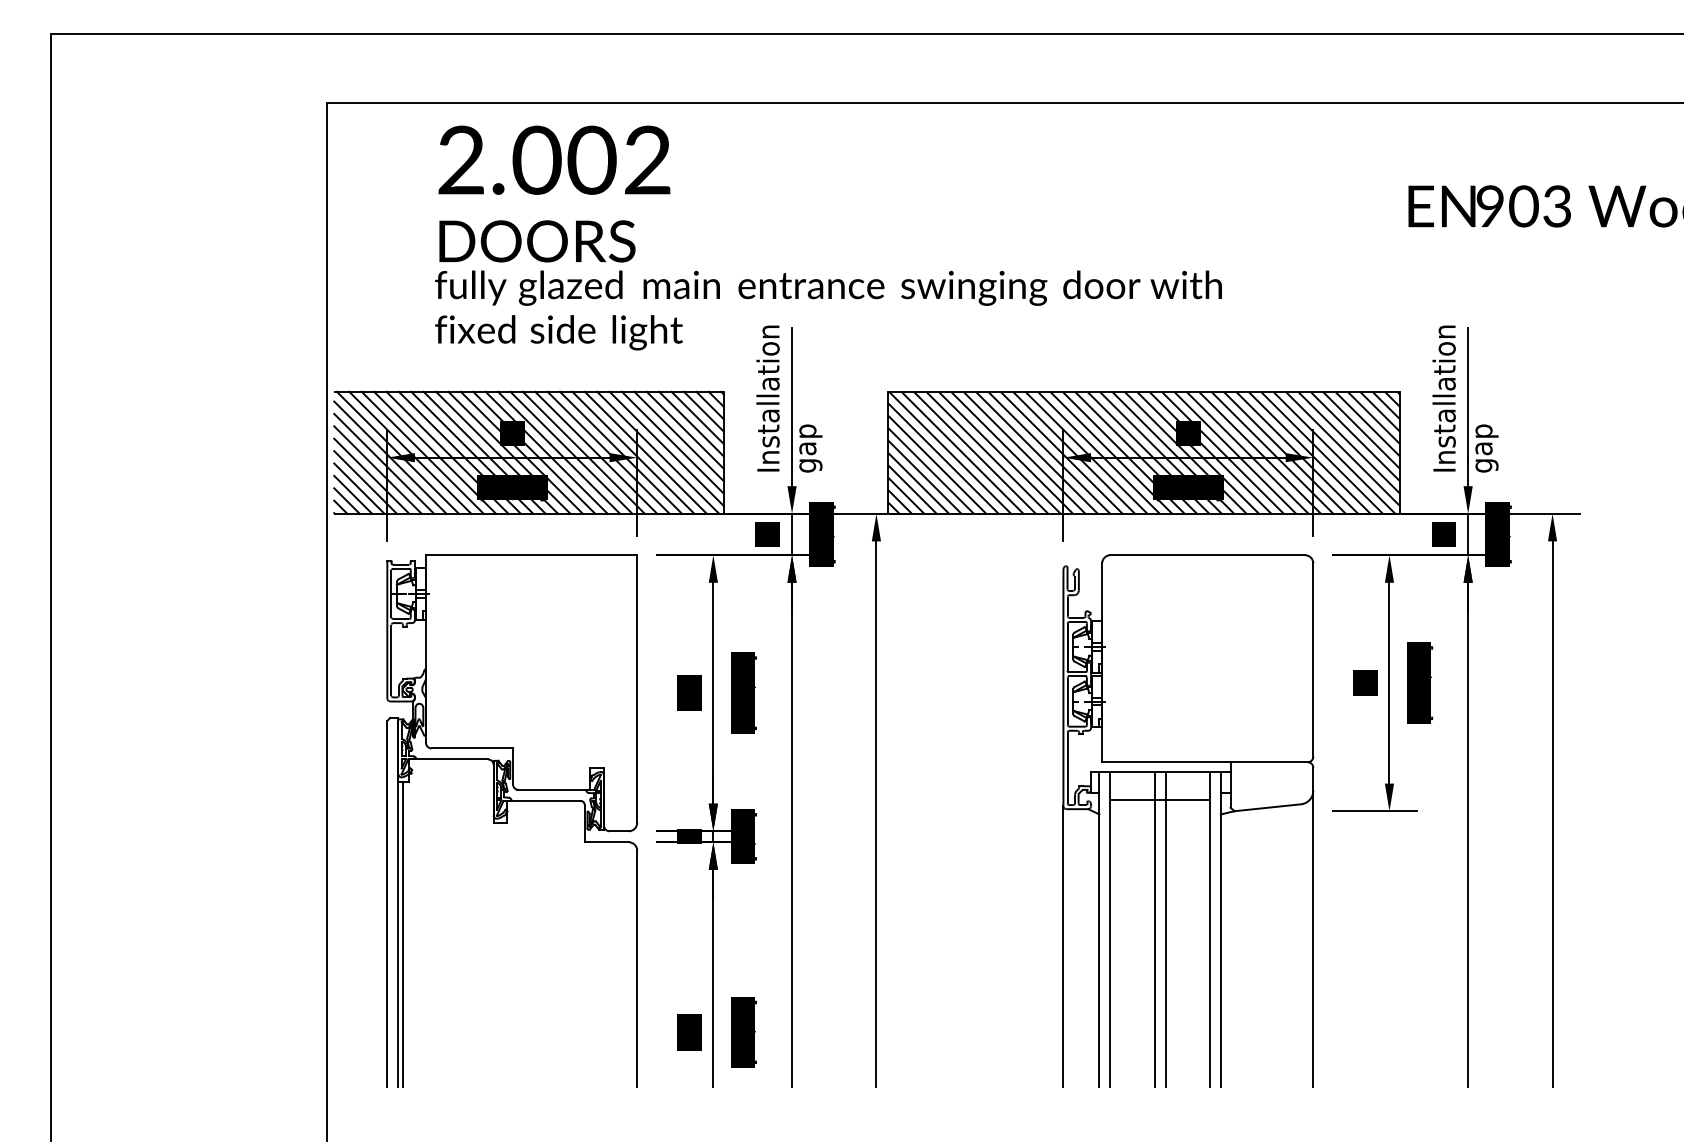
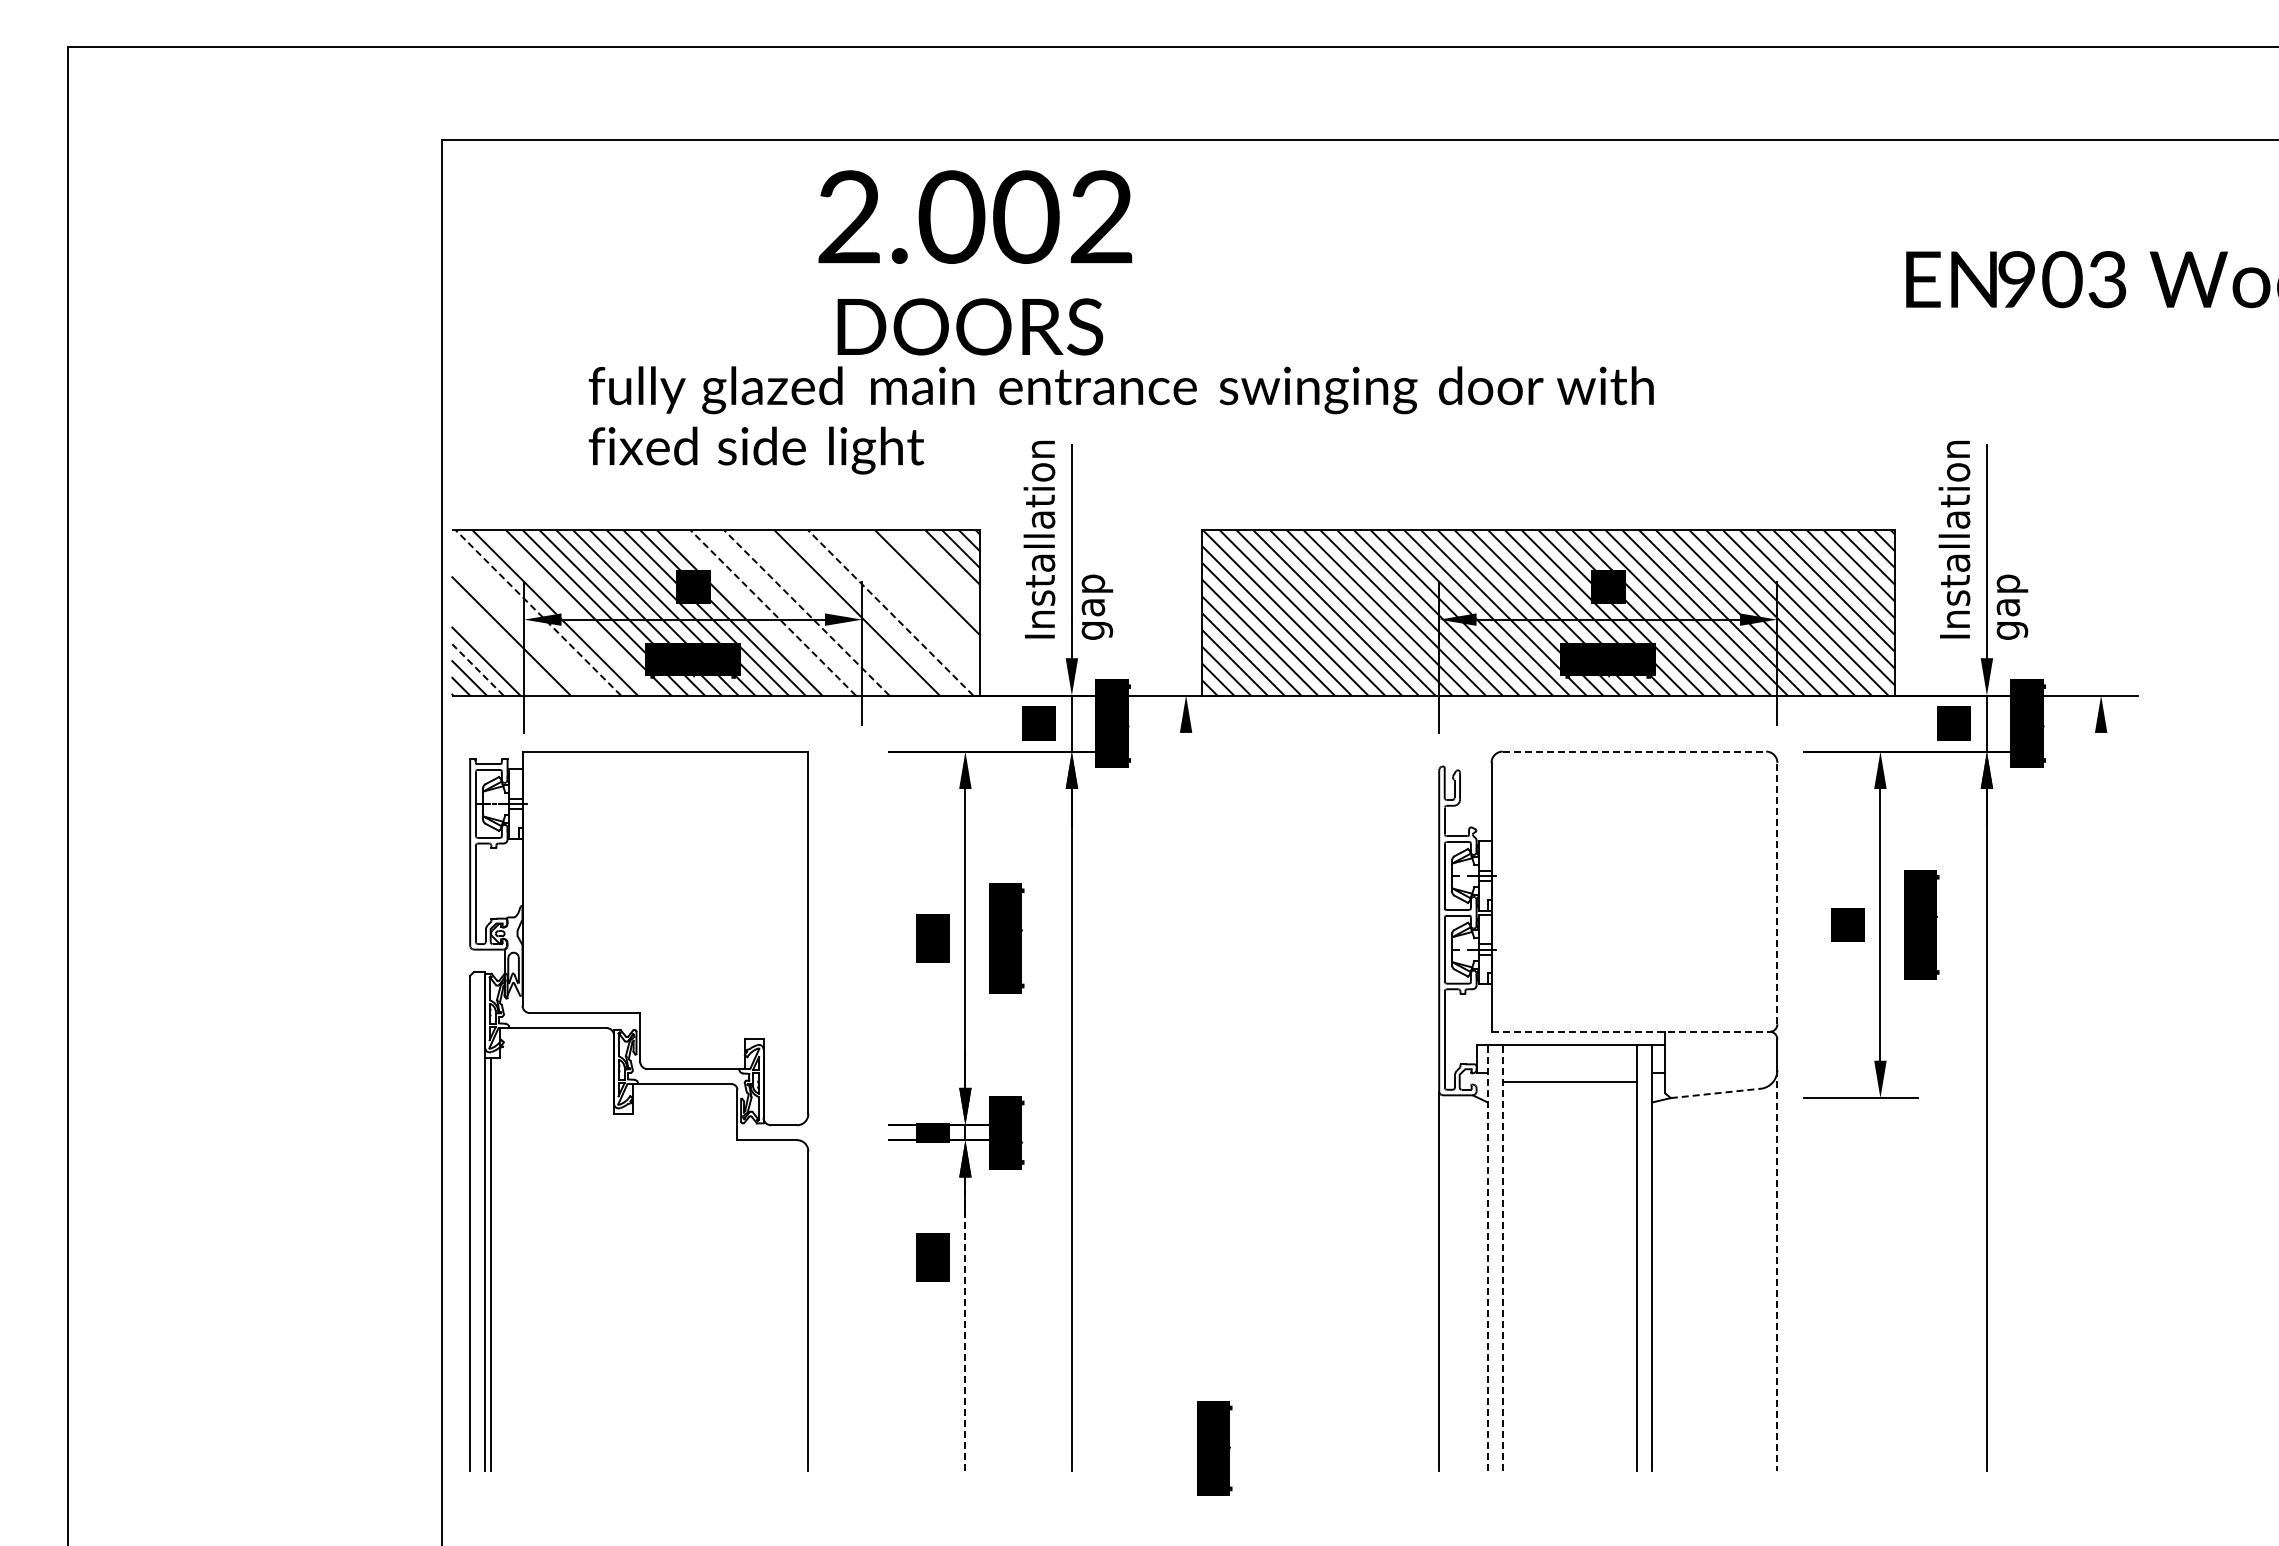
text: (554, 159) -> (975, 216), moved
text: (537, 241) -> (970, 326), moved
line: (697, 417) -> (943, 565), removed
line: (691, 424) -> (935, 574), removed
line: (678, 436) -> (918, 590), removed
line: (672, 442) -> (910, 599), removed
line: (666, 448) -> (902, 607), removed
line: (422, 452) -> (571, 612), removed
line: (559, 452) -> (756, 612), removed
line: (583, 452) -> (789, 612), removed
line: (608, 452) -> (823, 612), removed
line: (621, 452) -> (840, 612), removed
line: (645, 452) -> (873, 612), removed
line: (397, 453) -> (538, 613), solid -> dashed
line: (571, 453) -> (773, 613), solid -> dashed
line: (595, 453) -> (806, 613), solid -> dashed
line: (658, 453) -> (890, 613), solid -> dashed
line: (390, 457) -> (528, 619), removed
line: (383, 463) -> (519, 627), removed
line: (371, 476) -> (502, 644), removed
line: (365, 481) -> (494, 652), removed
line: (352, 494) -> (477, 669), solid -> dashed
line: (1207, 555) -> (1634, 751), solid -> dashed
line: (1313, 660) -> (1777, 893), solid -> dashed
line: (1205, 762) -> (1631, 1031), solid -> dashed
line: (1268, 807) -> (1716, 1093), solid -> dashed
line: (876, 813) -> (1186, 1101), removed
line: (1552, 813) -> (2101, 1101), removed
part: (512, 821) -> (639, 1111), moved
line: (1099, 928) -> (1487, 1257), solid -> dashed
line: (1110, 928) -> (1502, 1257), solid -> dashed
line: (1154, 928) -> (1562, 1257), removed
line: (1165, 928) -> (1577, 1257), removed
line: (1313, 938) -> (1777, 1270), solid -> dashed
line: (713, 978) -> (965, 1324), solid -> dashed
text: (689, 1032) -> (932, 1257), moved
text: (743, 1032) -> (1214, 1448), moved

